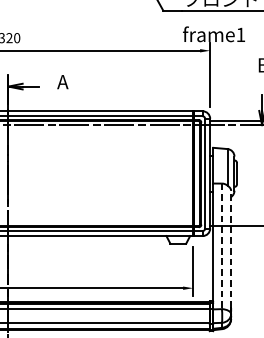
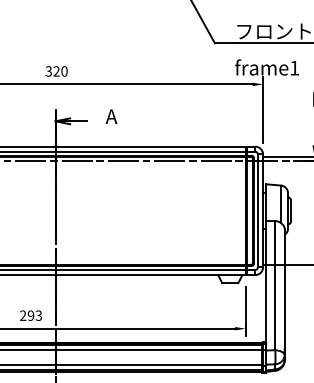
line: (222, 246) -> (275, 285), dashed -> solid
line: (230, 249) -> (284, 288), dashed -> solid

